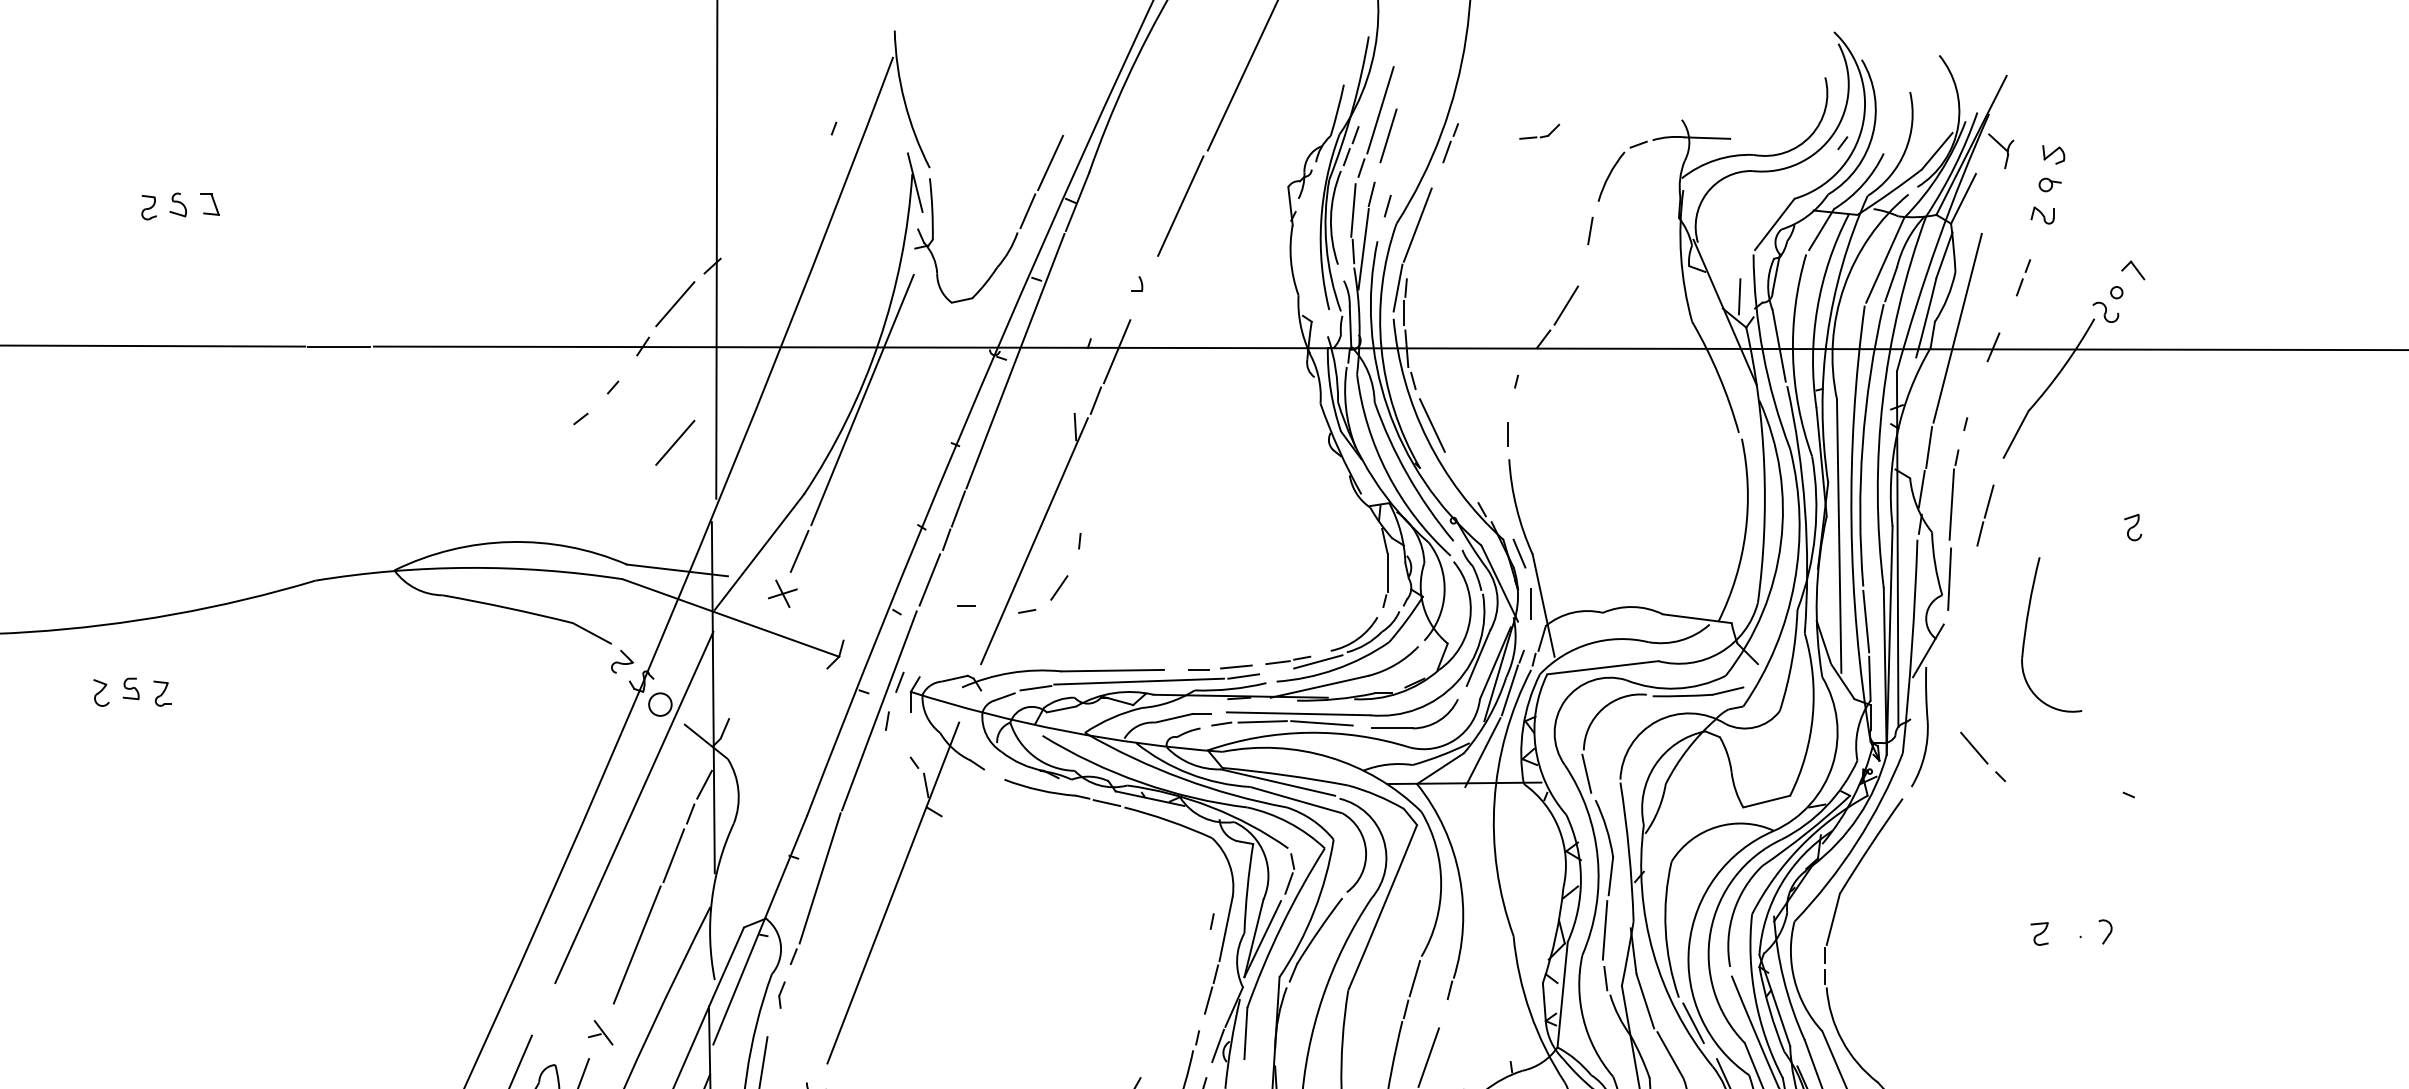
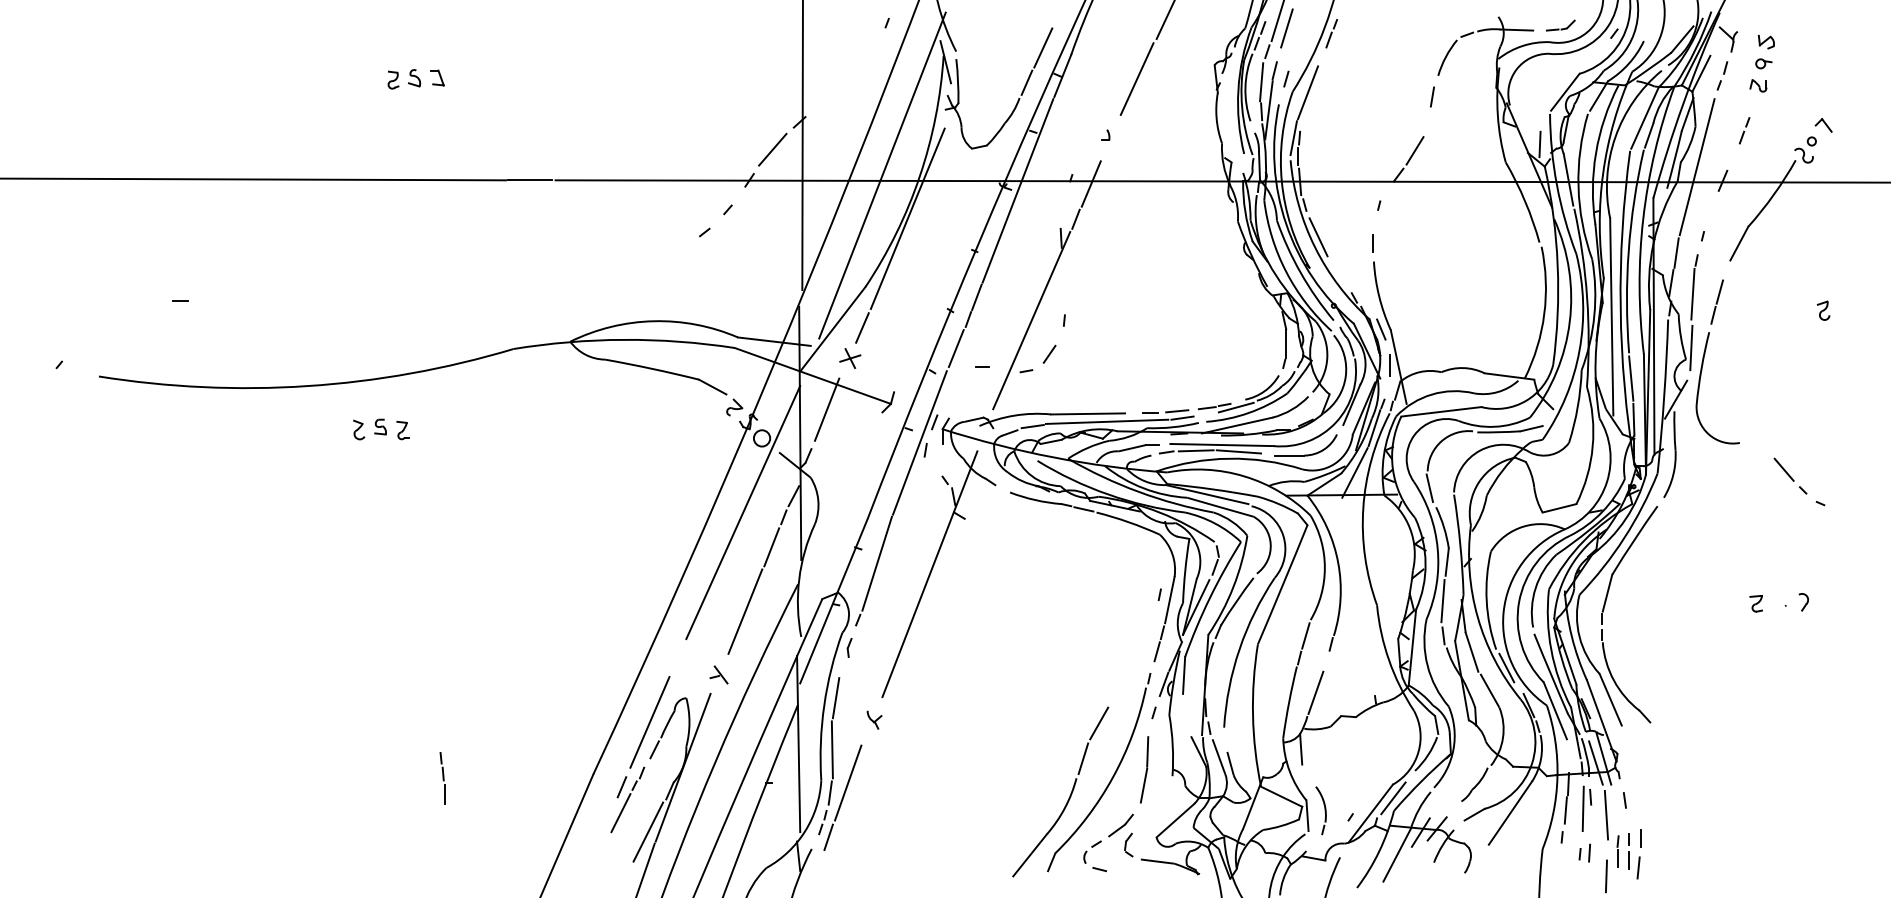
part: (1539, 131) -> (1560, 25), moved
part: (1992, 201) -> (1722, 75), added
line: (827, 339) -> (882, 175), added
line: (674, 442) -> (772, 249), removed
part: (2027, 628) -> (1700, 383), moved
line: (749, 664) -> (826, 409), added
part: (1983, 756) -> (1790, 475), moved

